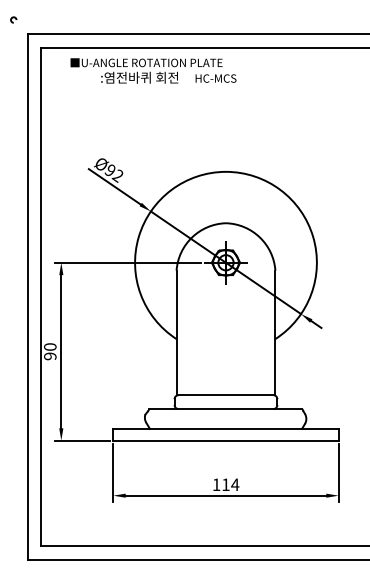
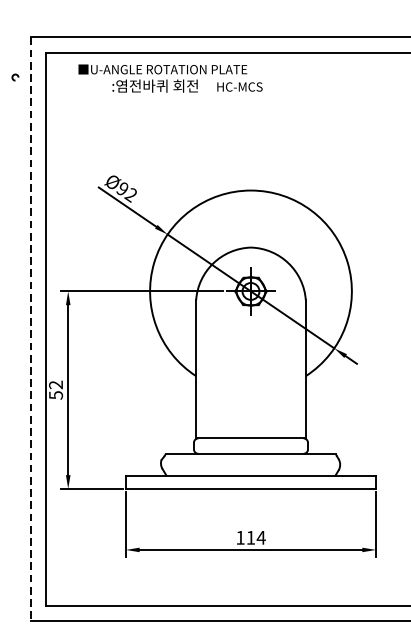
arc: (13, 18) -> (15, 75), moved
line: (27, 296) -> (30, 328), solid -> dashed
text: (50, 351) -> (56, 389), 90 -> 52

